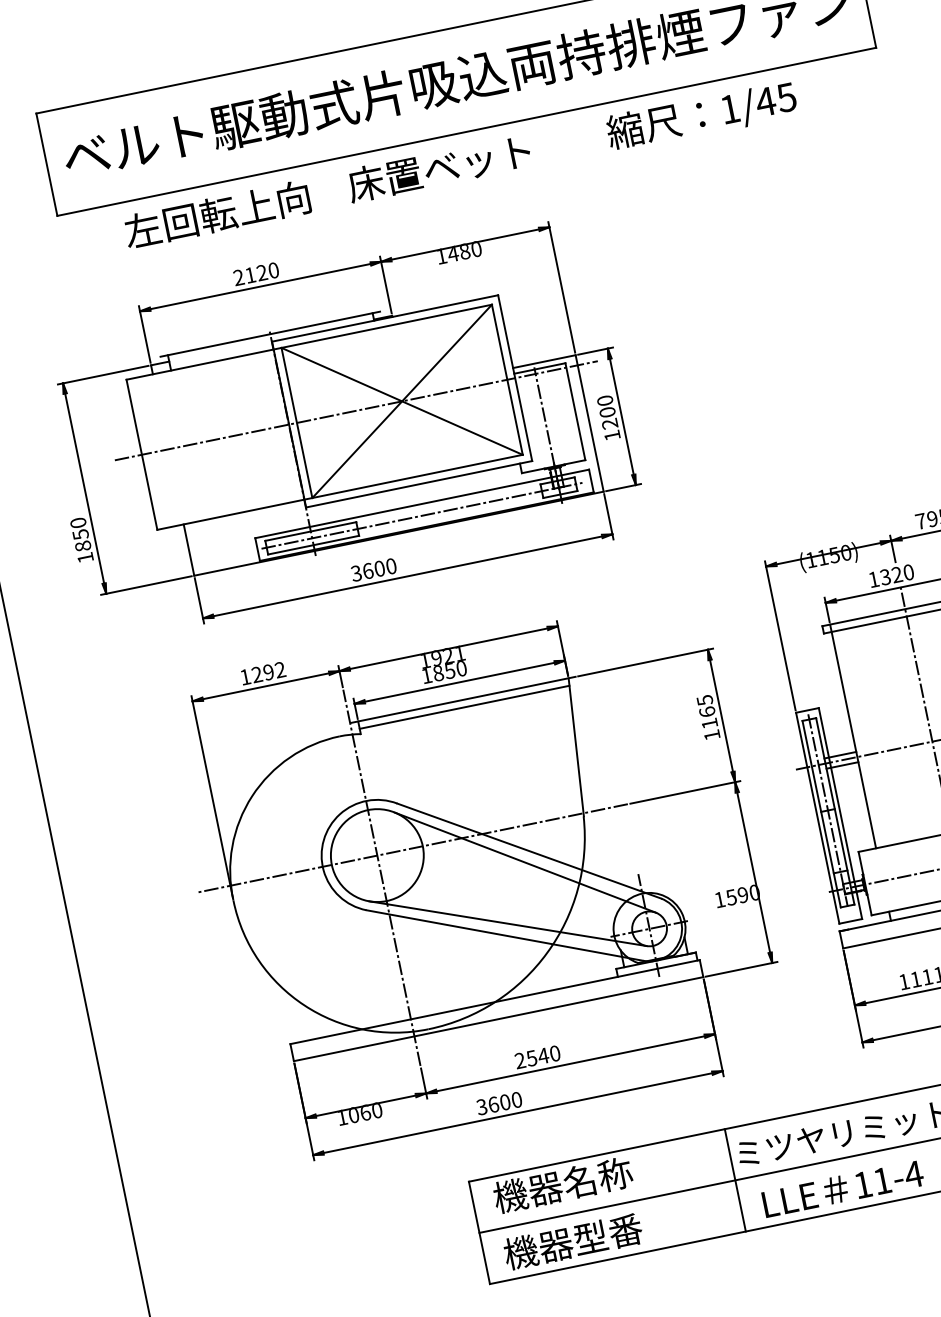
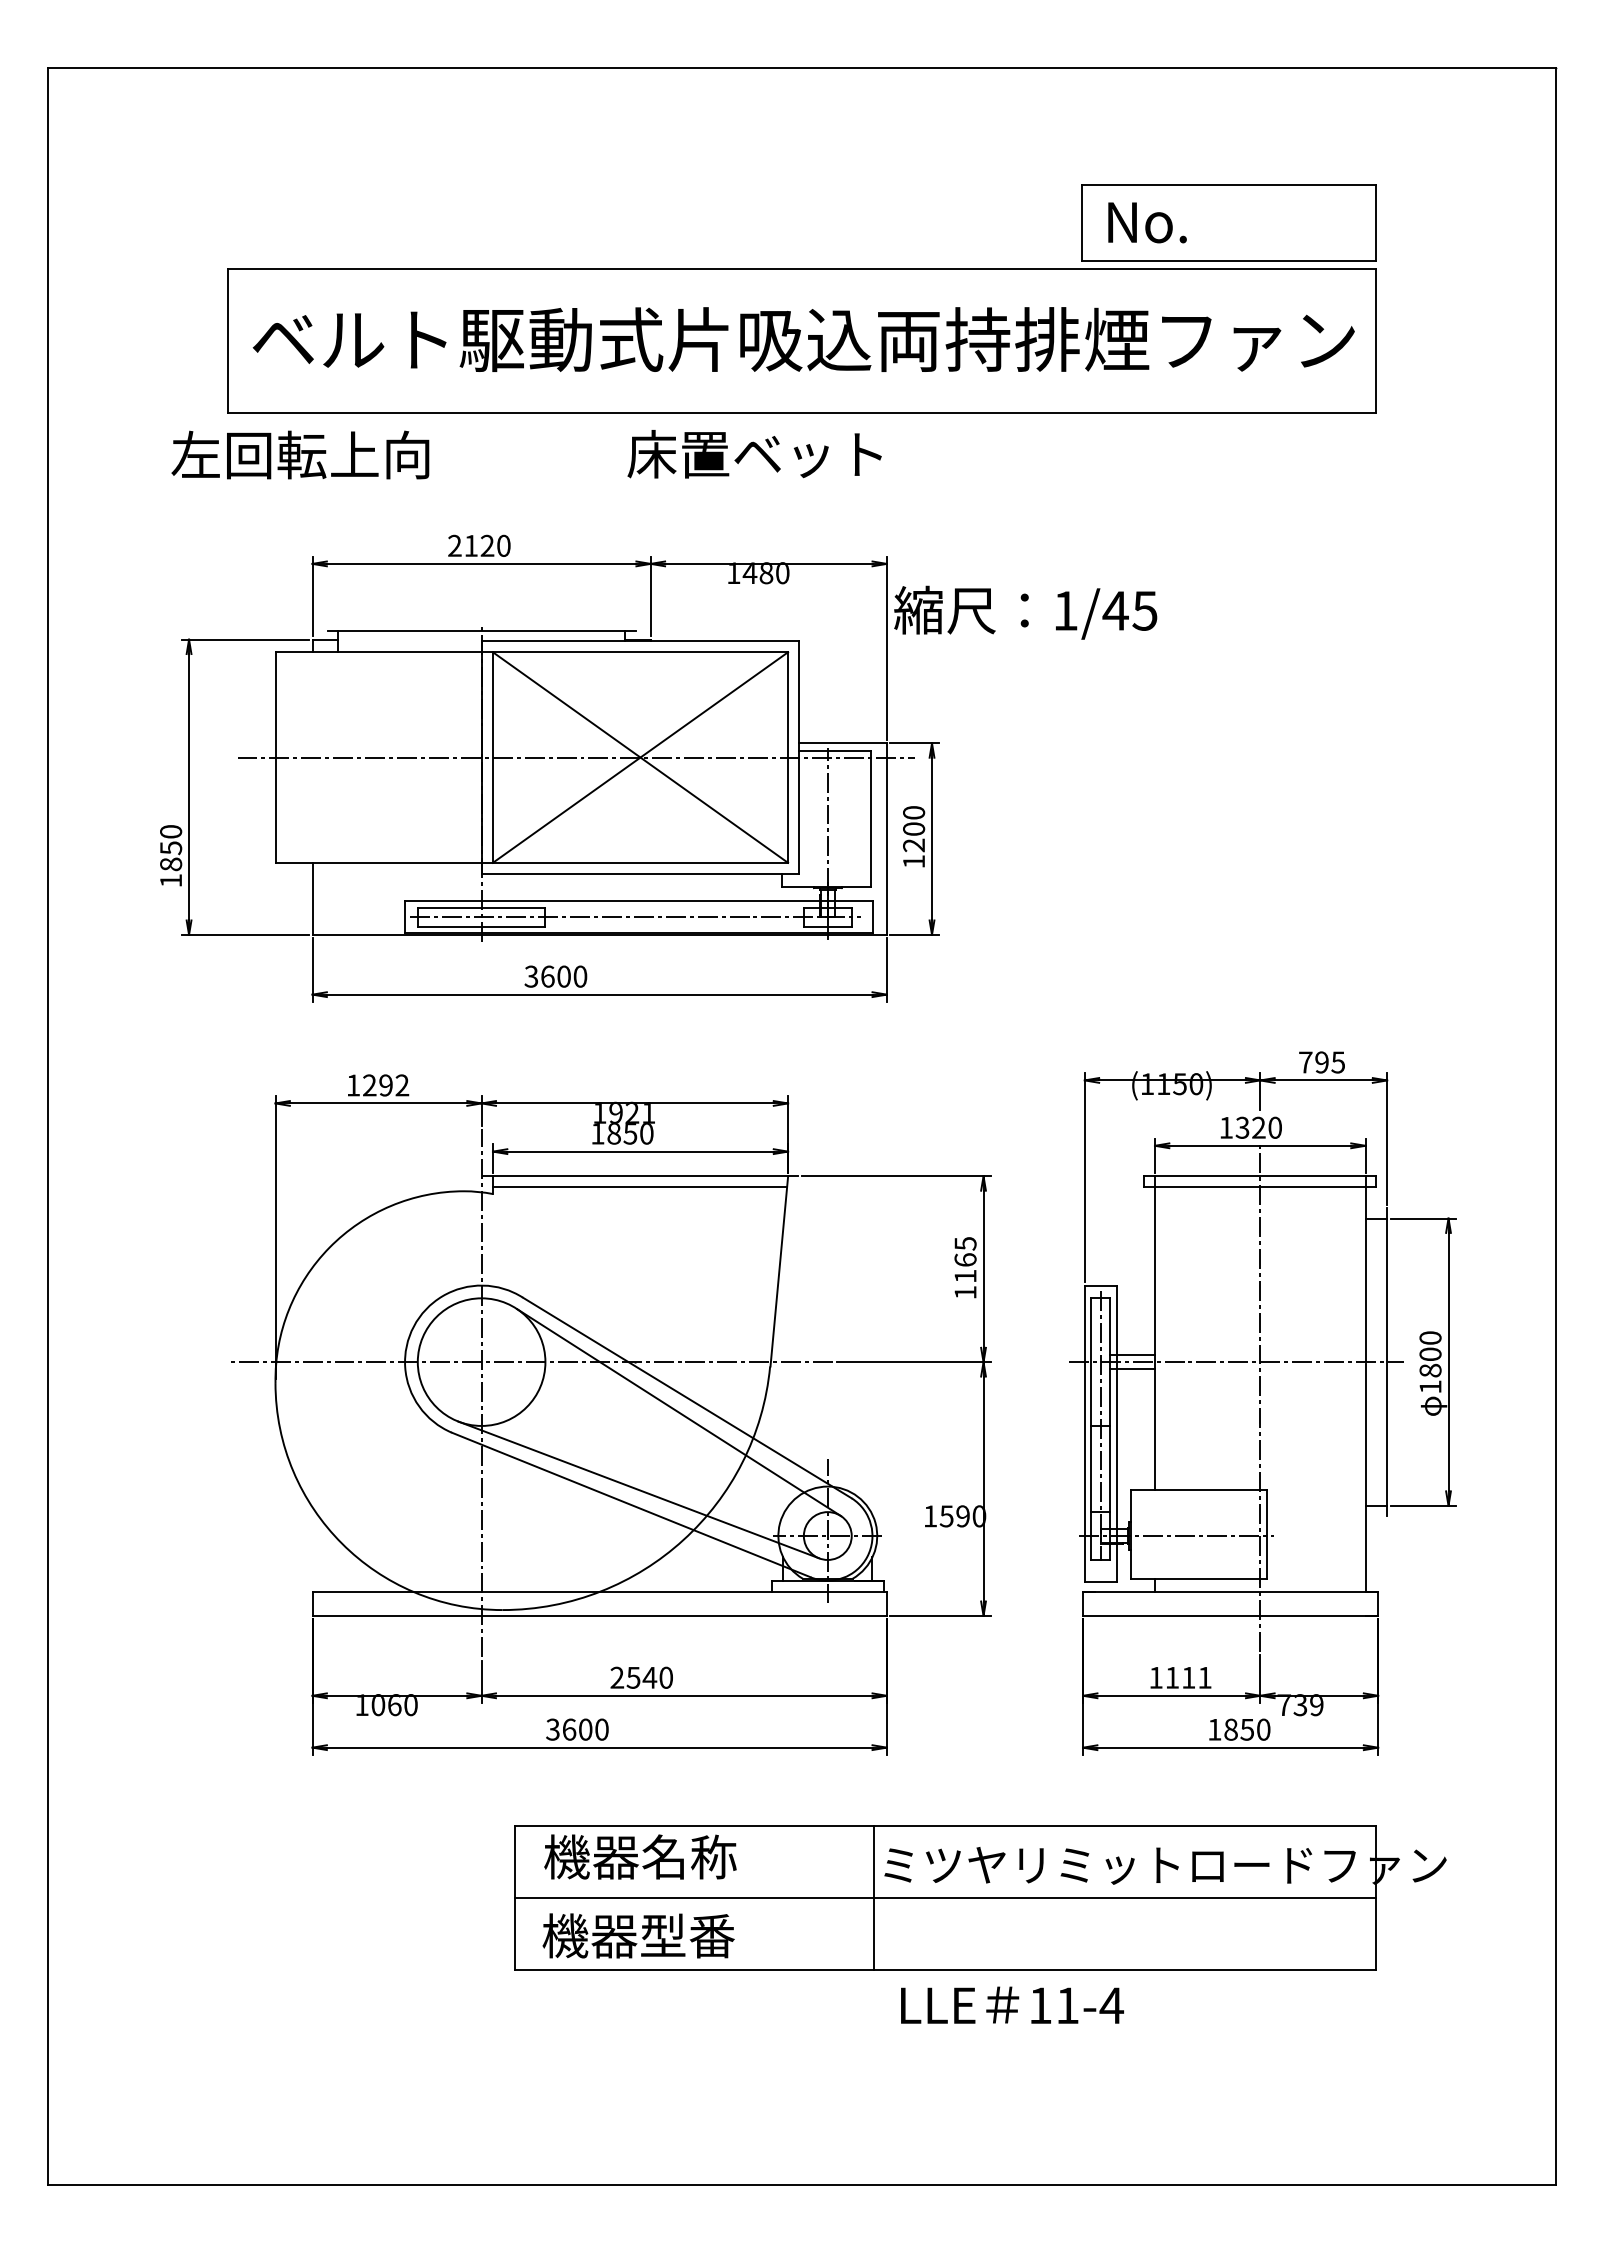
text: (701, 116) -> (1025, 612), moved
text: (217, 214) -> (300, 454), moved
text: (842, 1188) -> (1012, 2004), moved

